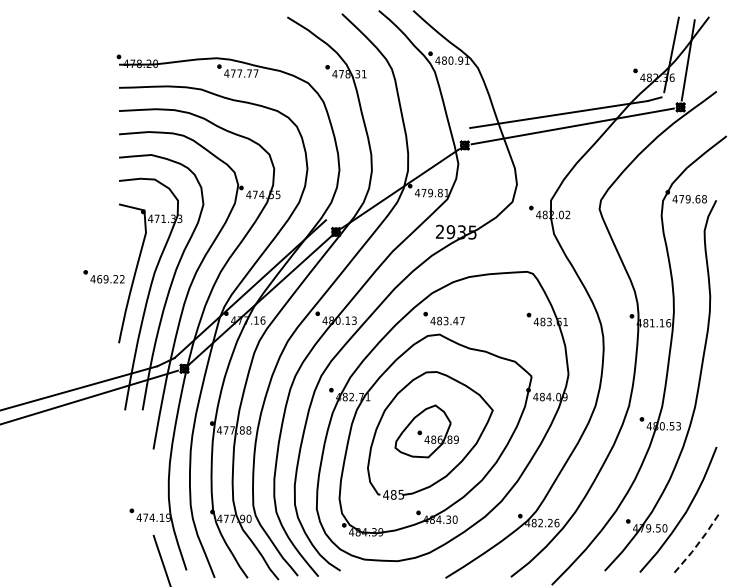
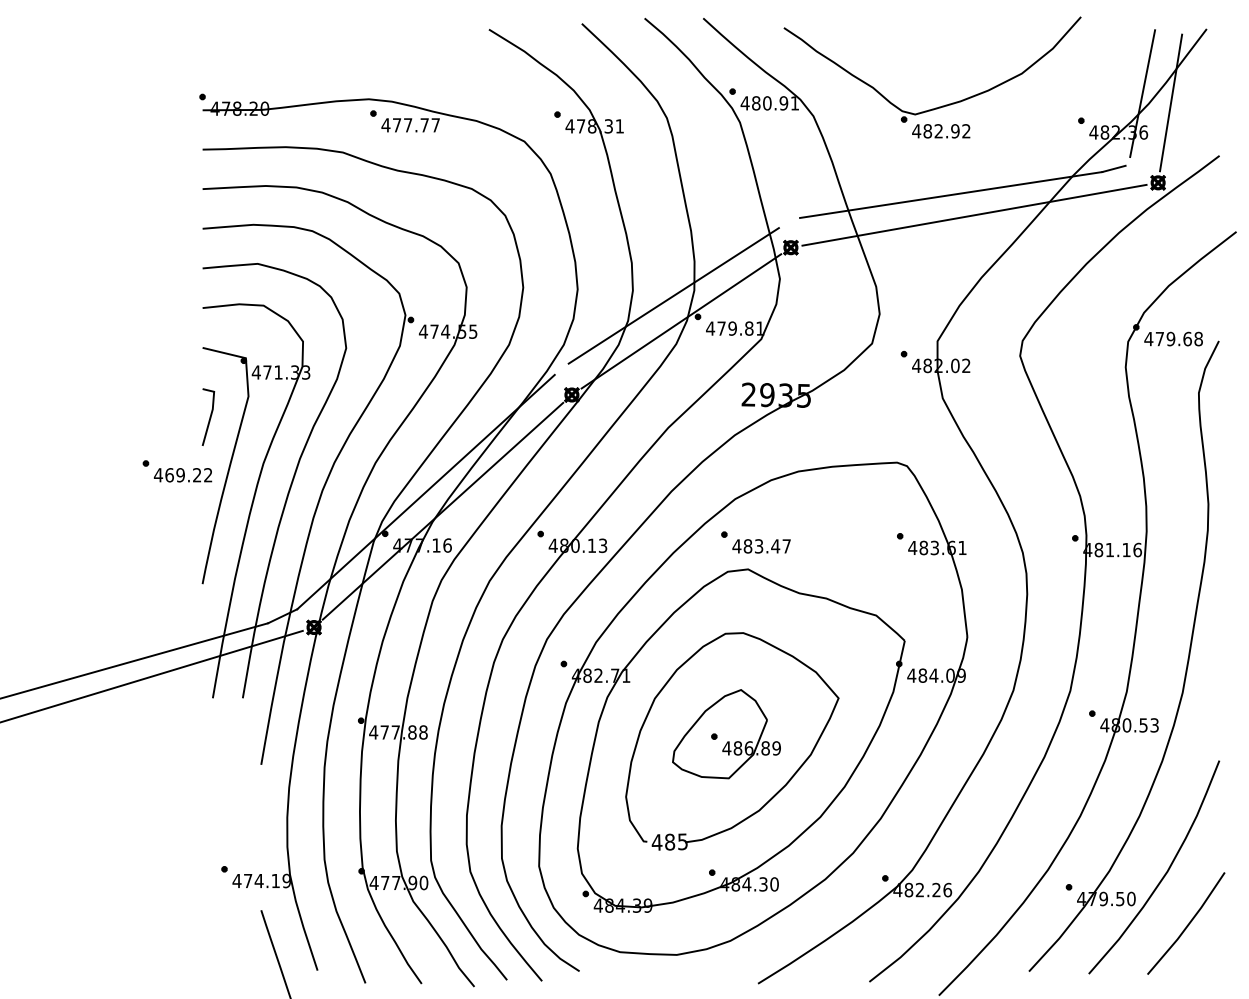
part: (553, 61) -> (941, 104), added
line: (395, 173) -> (672, 295), added
line: (123, 244) -> (210, 416), added
line: (698, 543) -> (1188, 924), dashed -> solid

